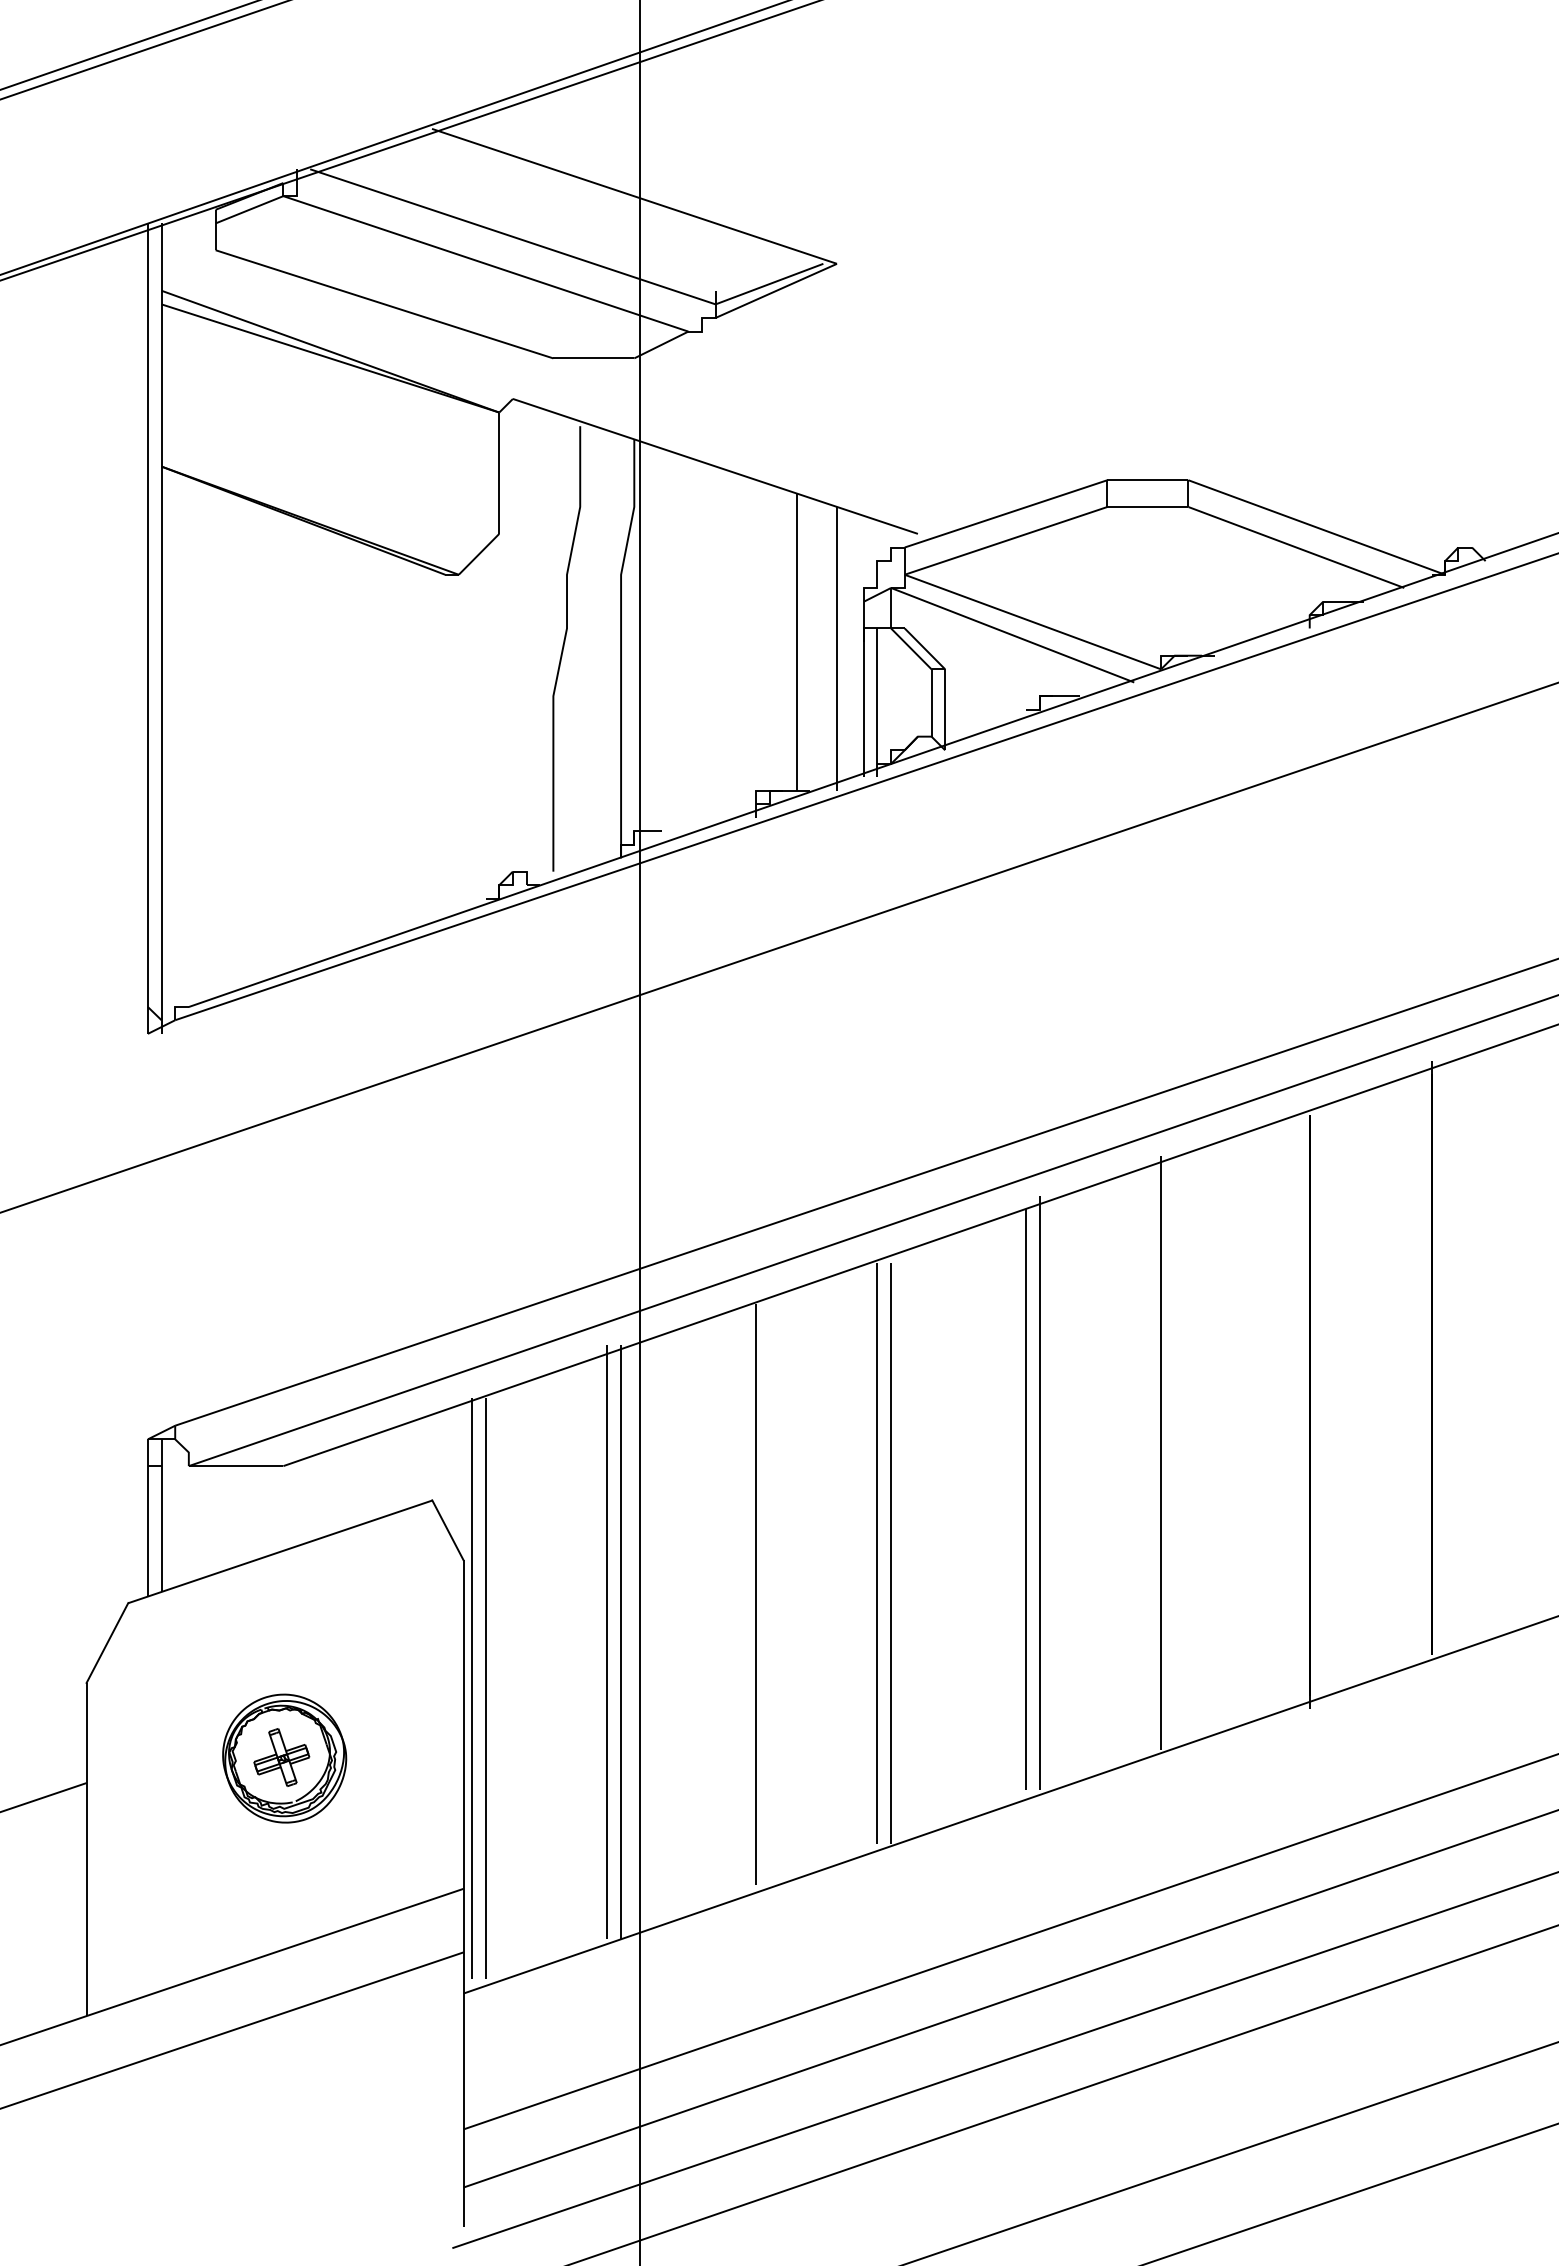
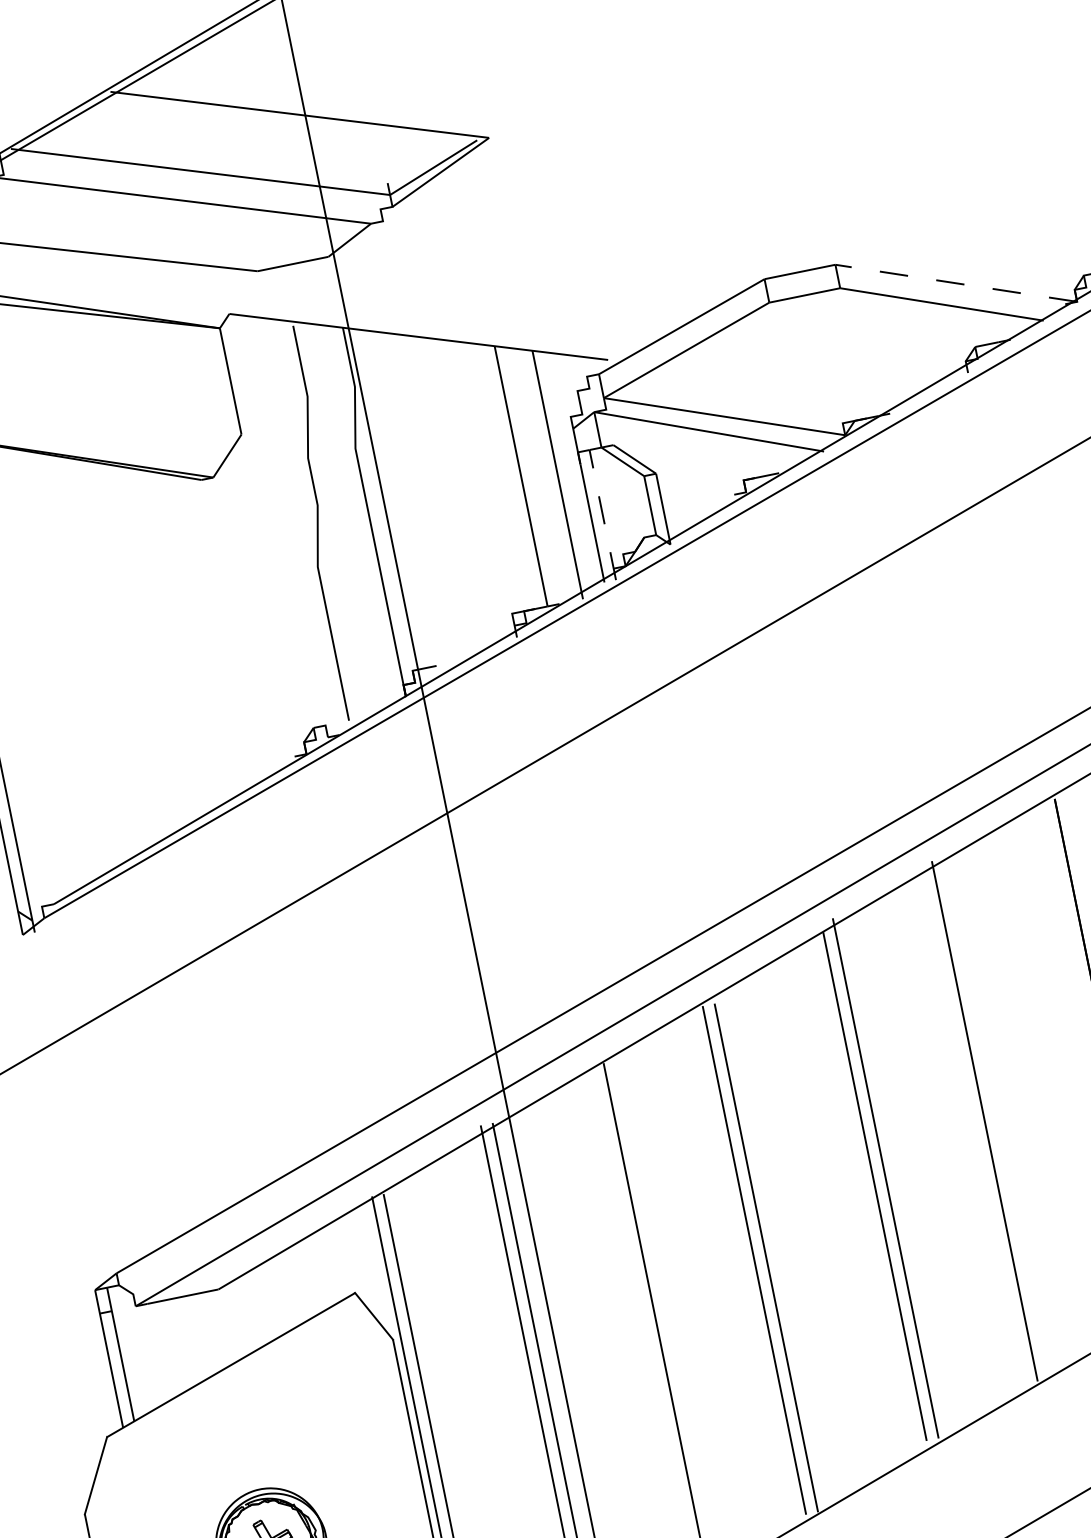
line: (1316, 527) -> (956, 283), solid -> dashed
line: (877, 702) -> (602, 514), solid -> dashed

